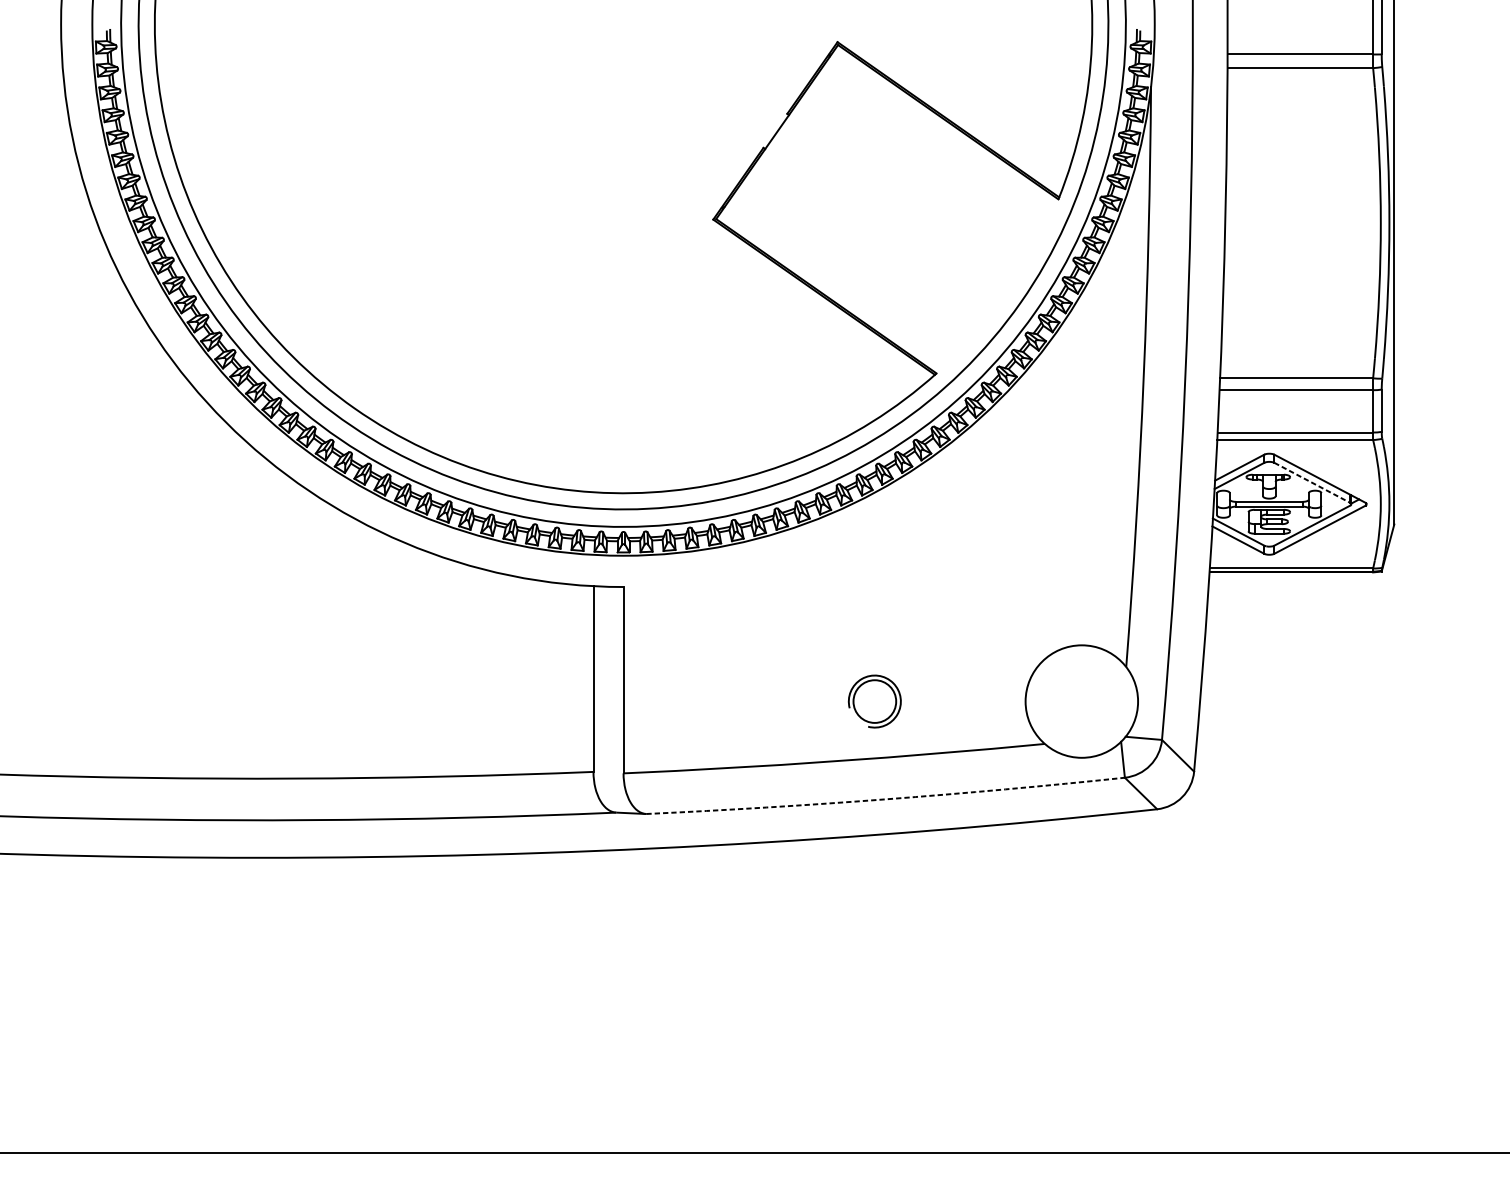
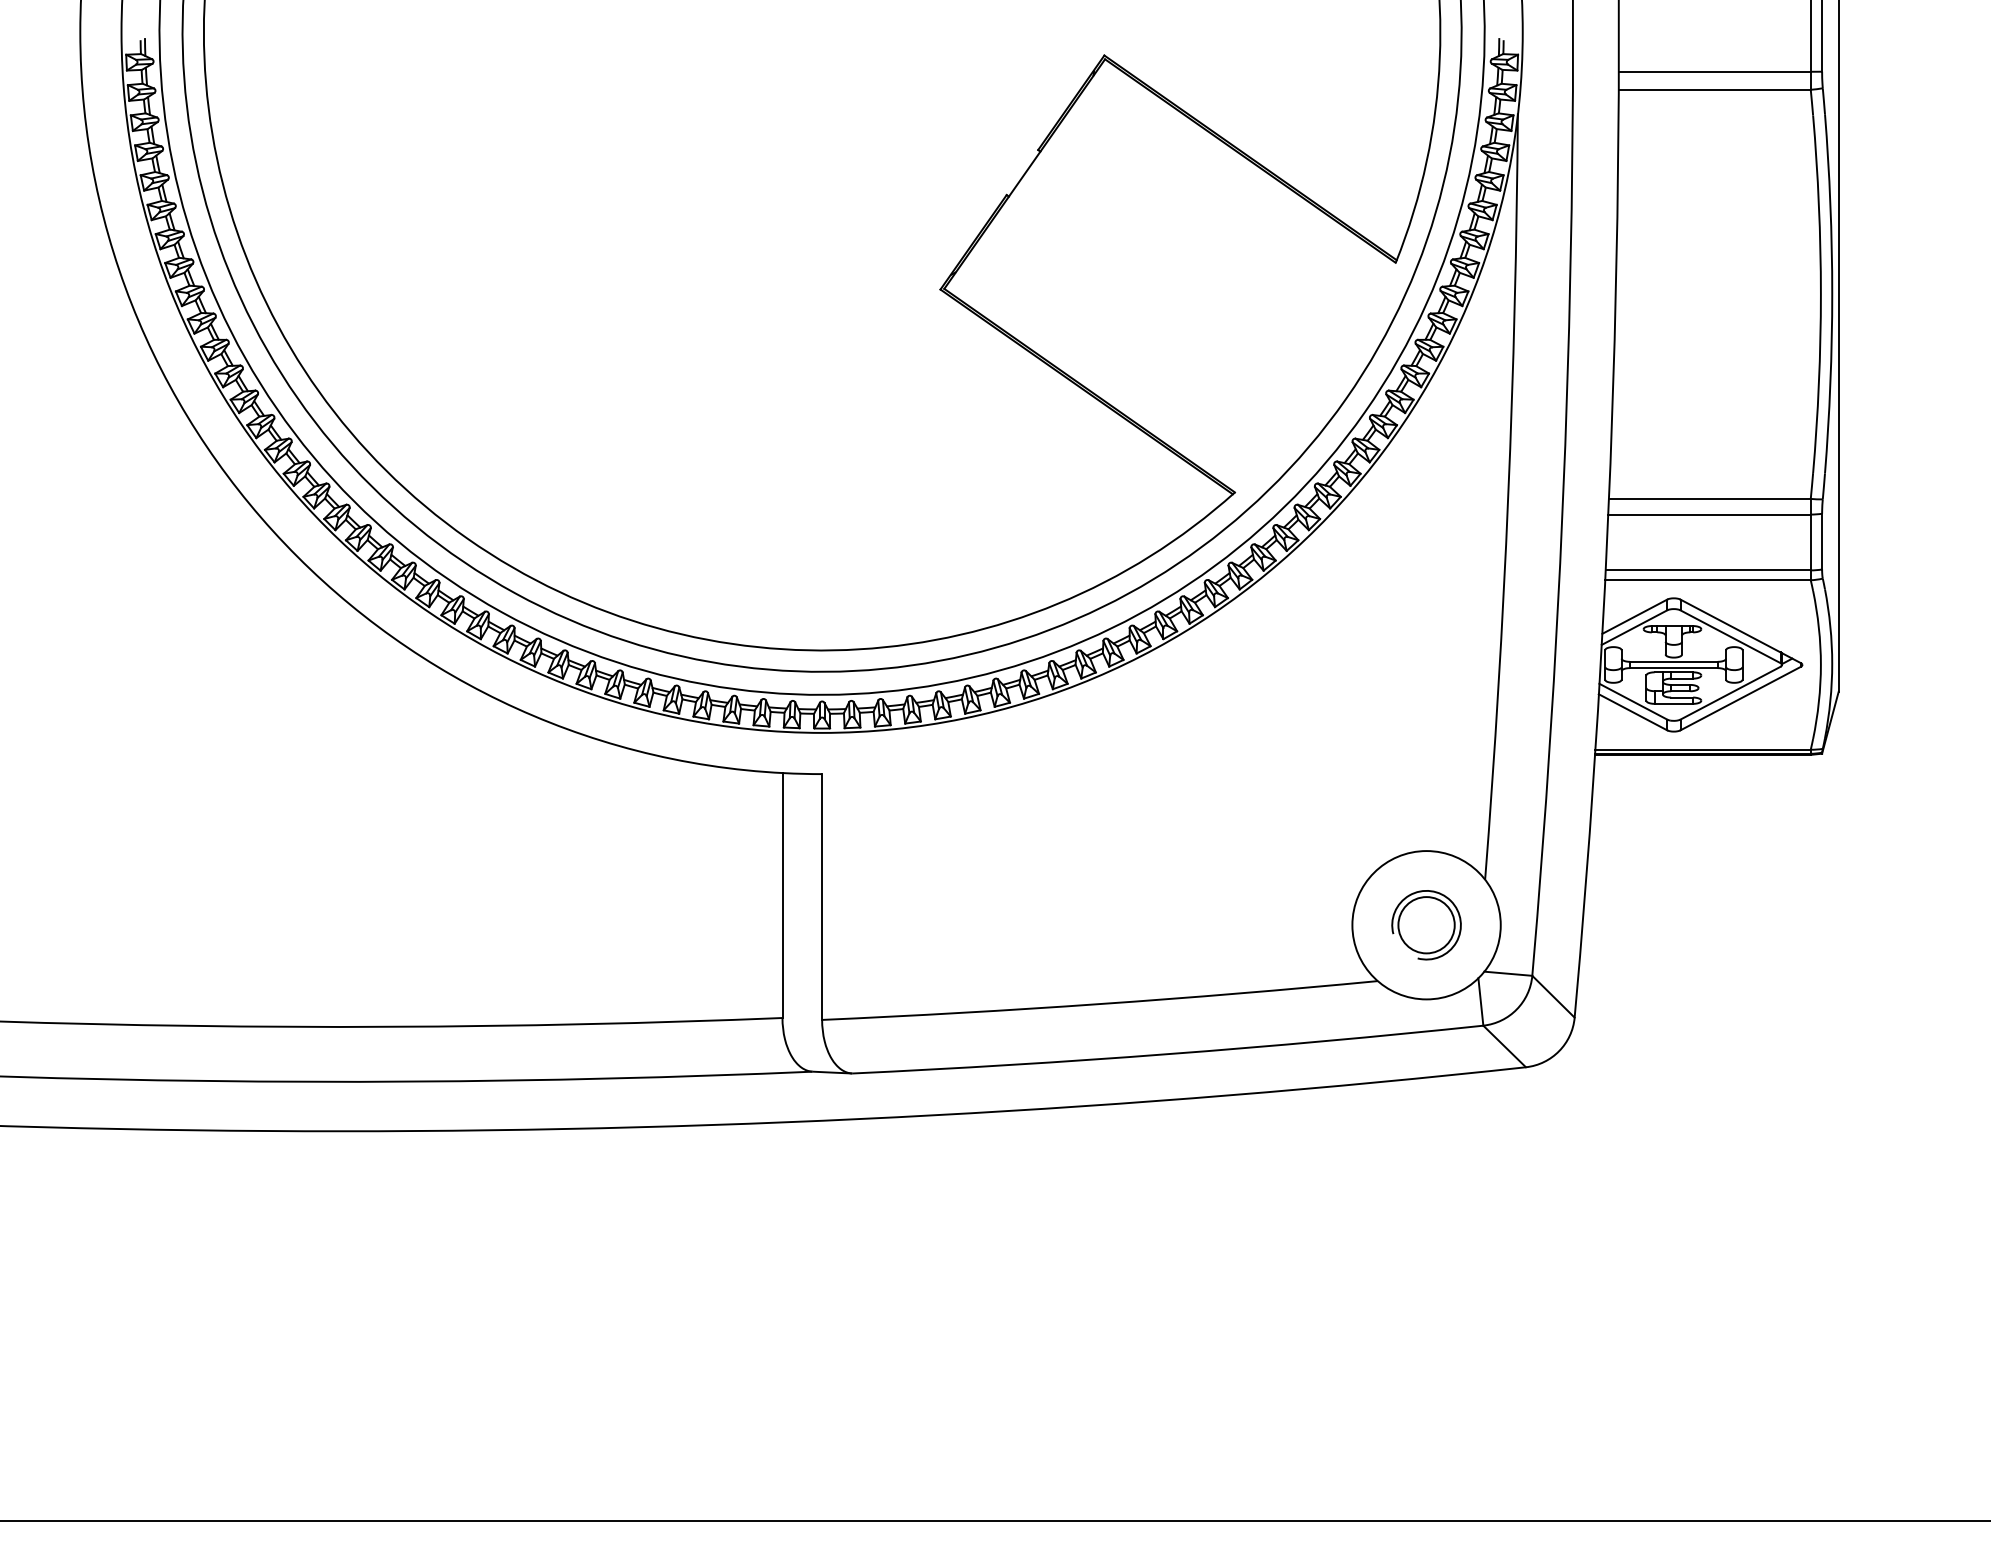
line: (1312, 482) -> (1730, 636), dashed -> solid
part: (874, 701) -> (1426, 925), moved
arc: (886, 799) -> (1168, 1054), dashed -> solid

